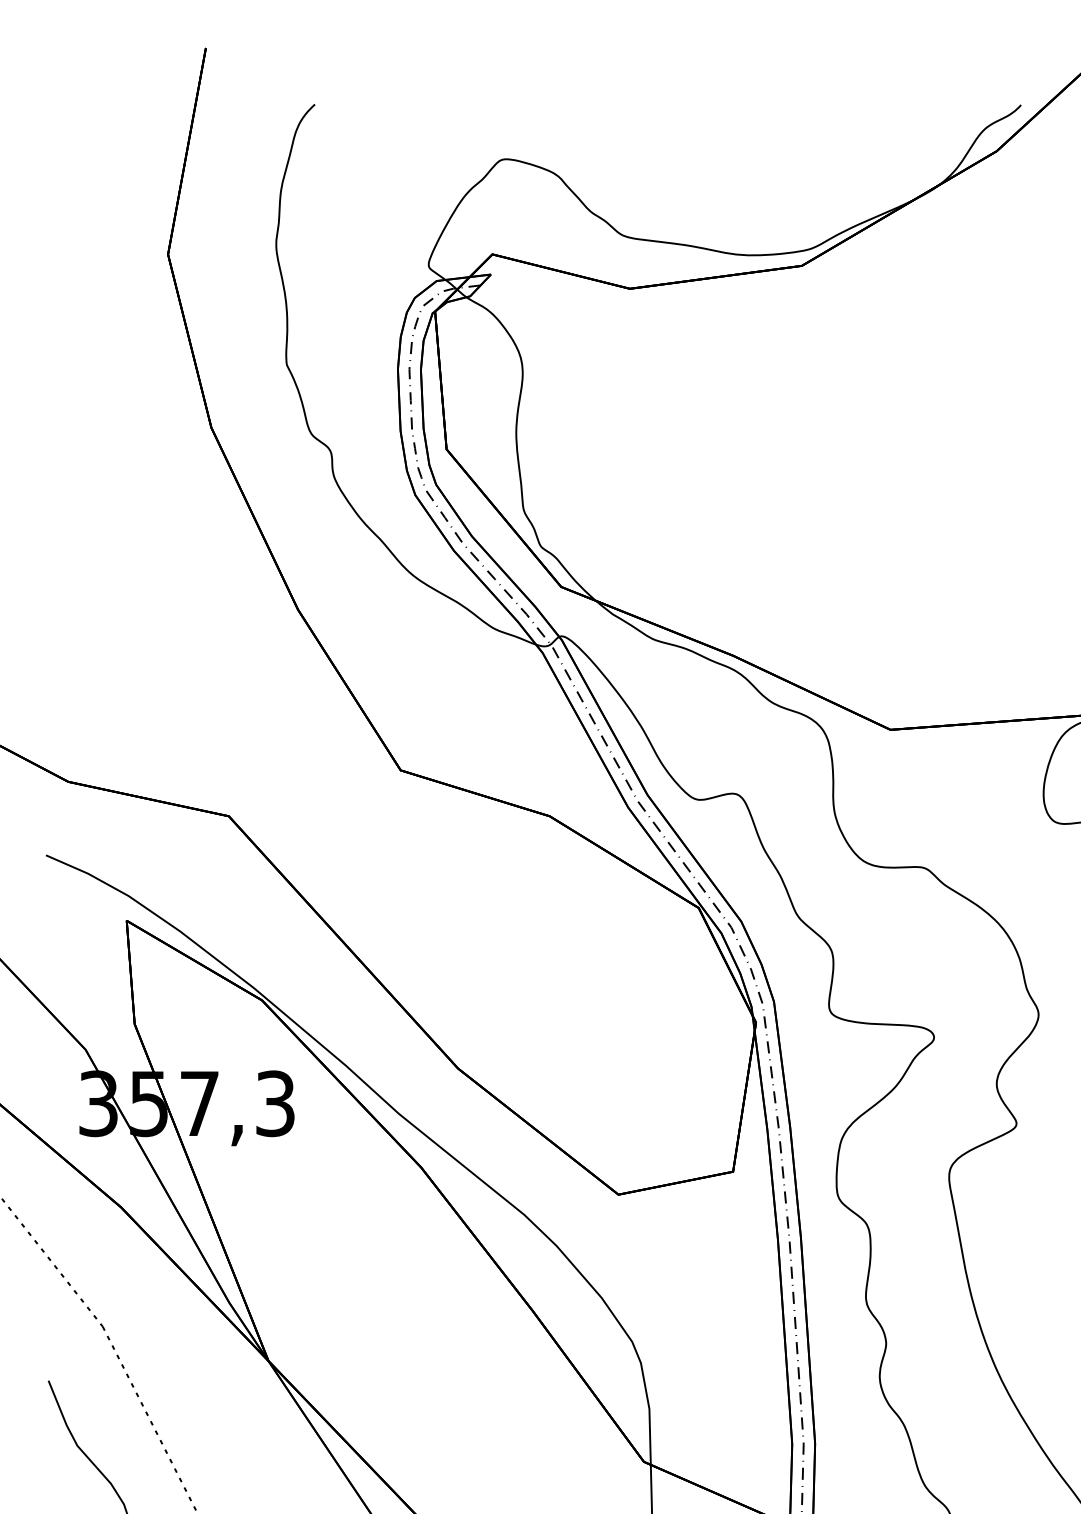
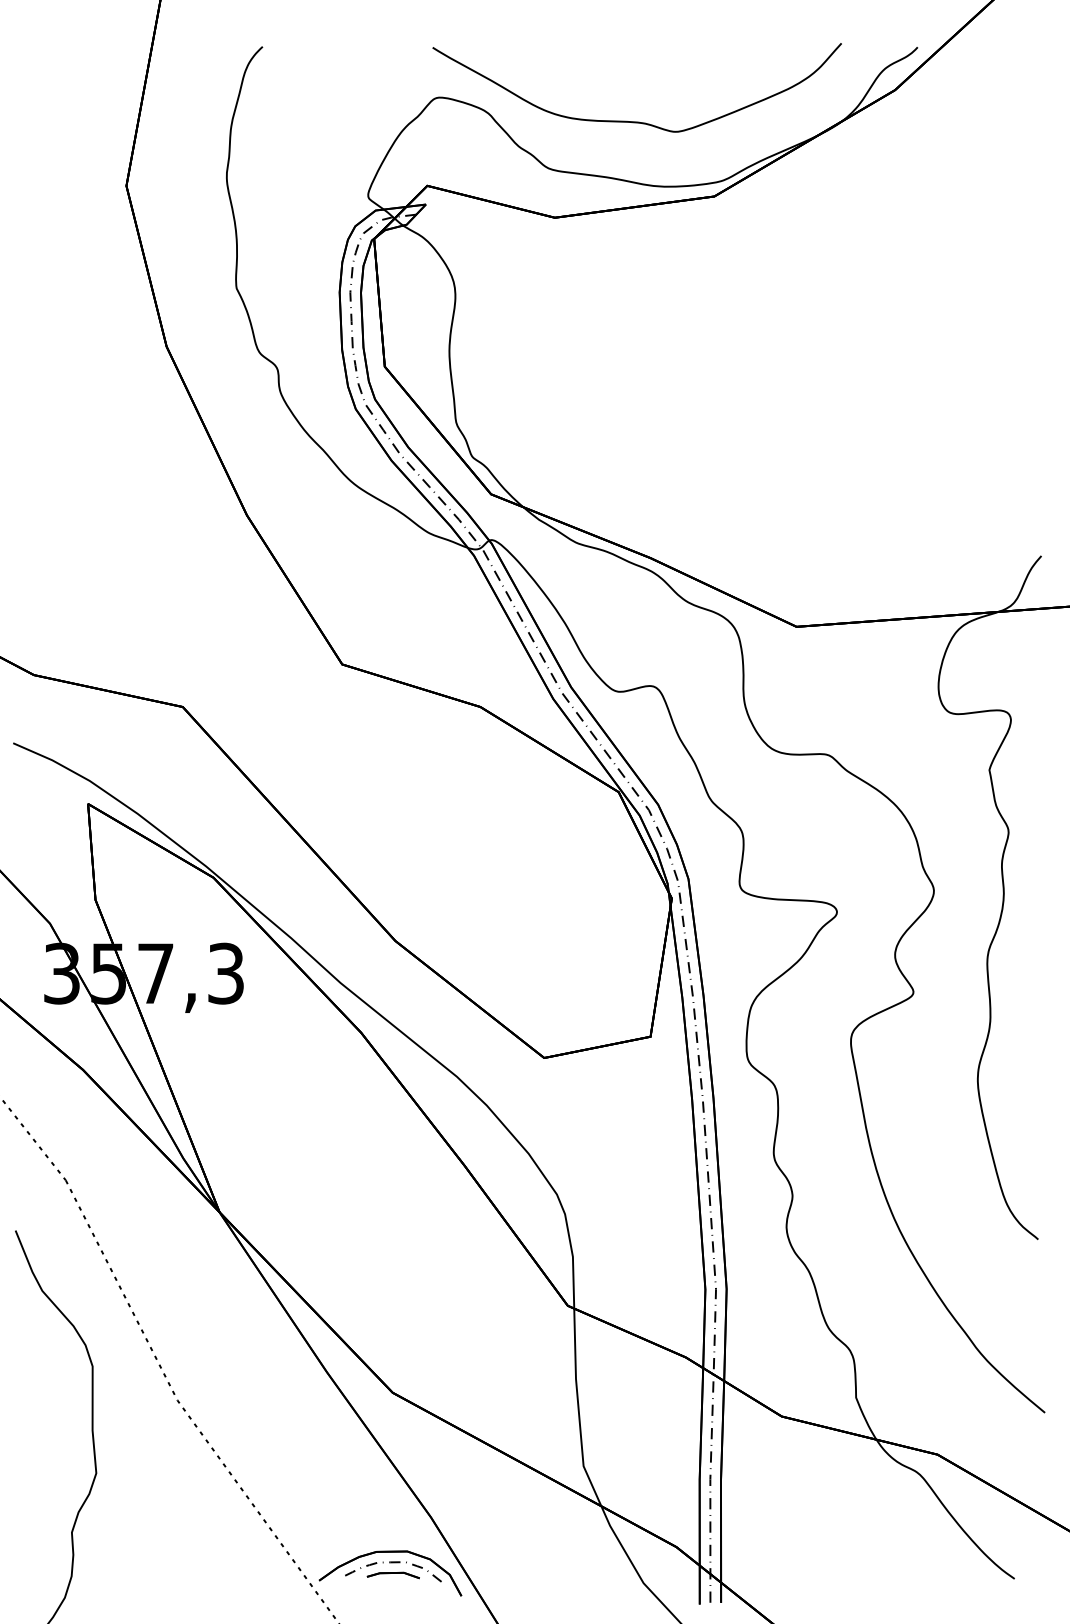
curve: (717, 185) -> (636, 121), added

